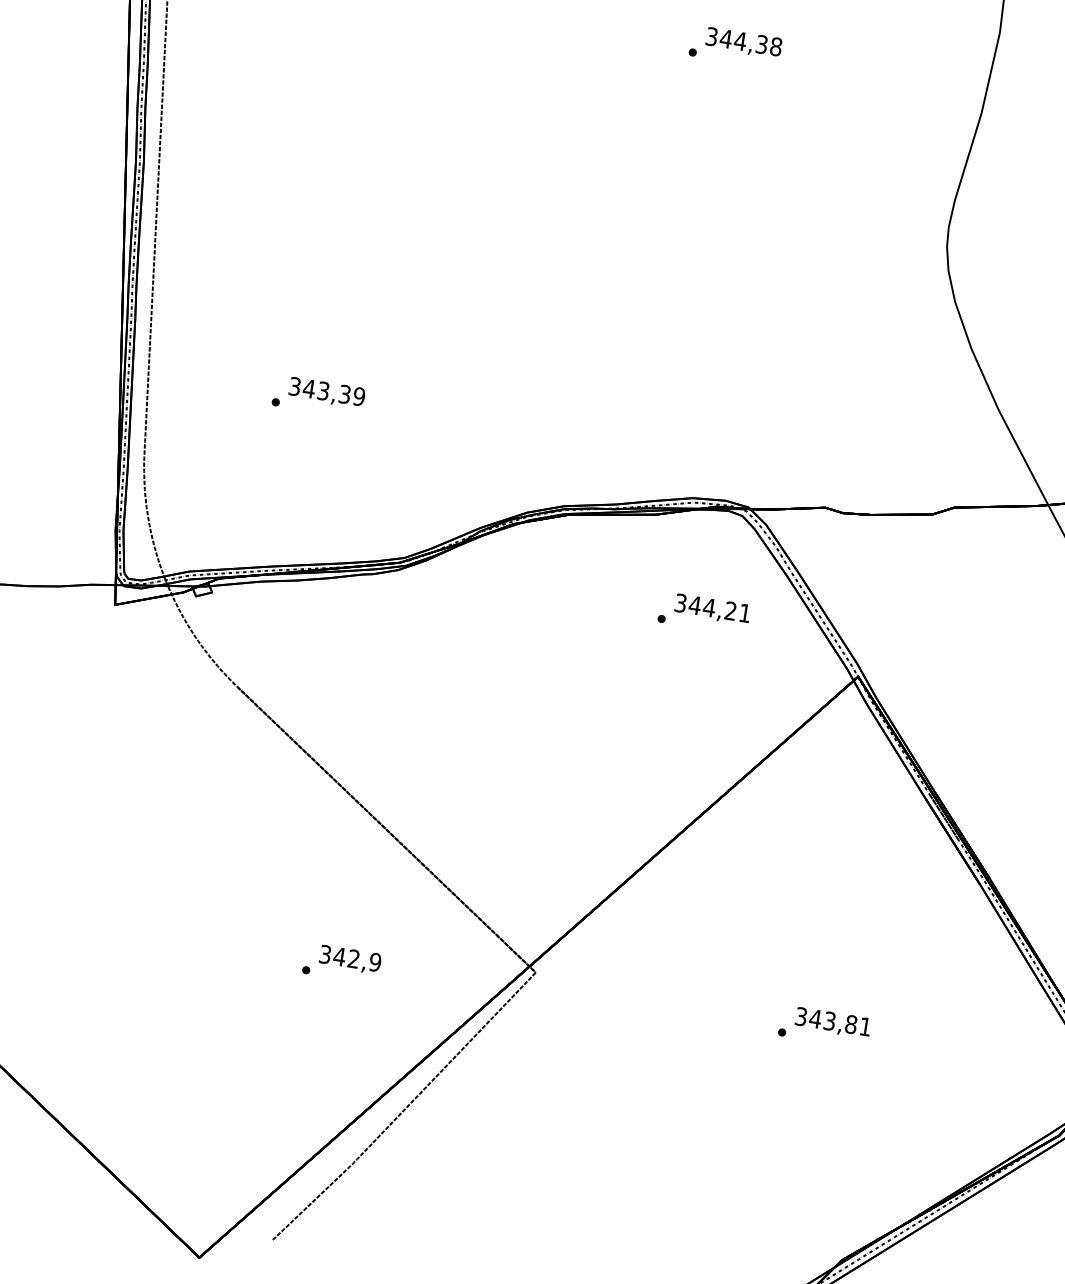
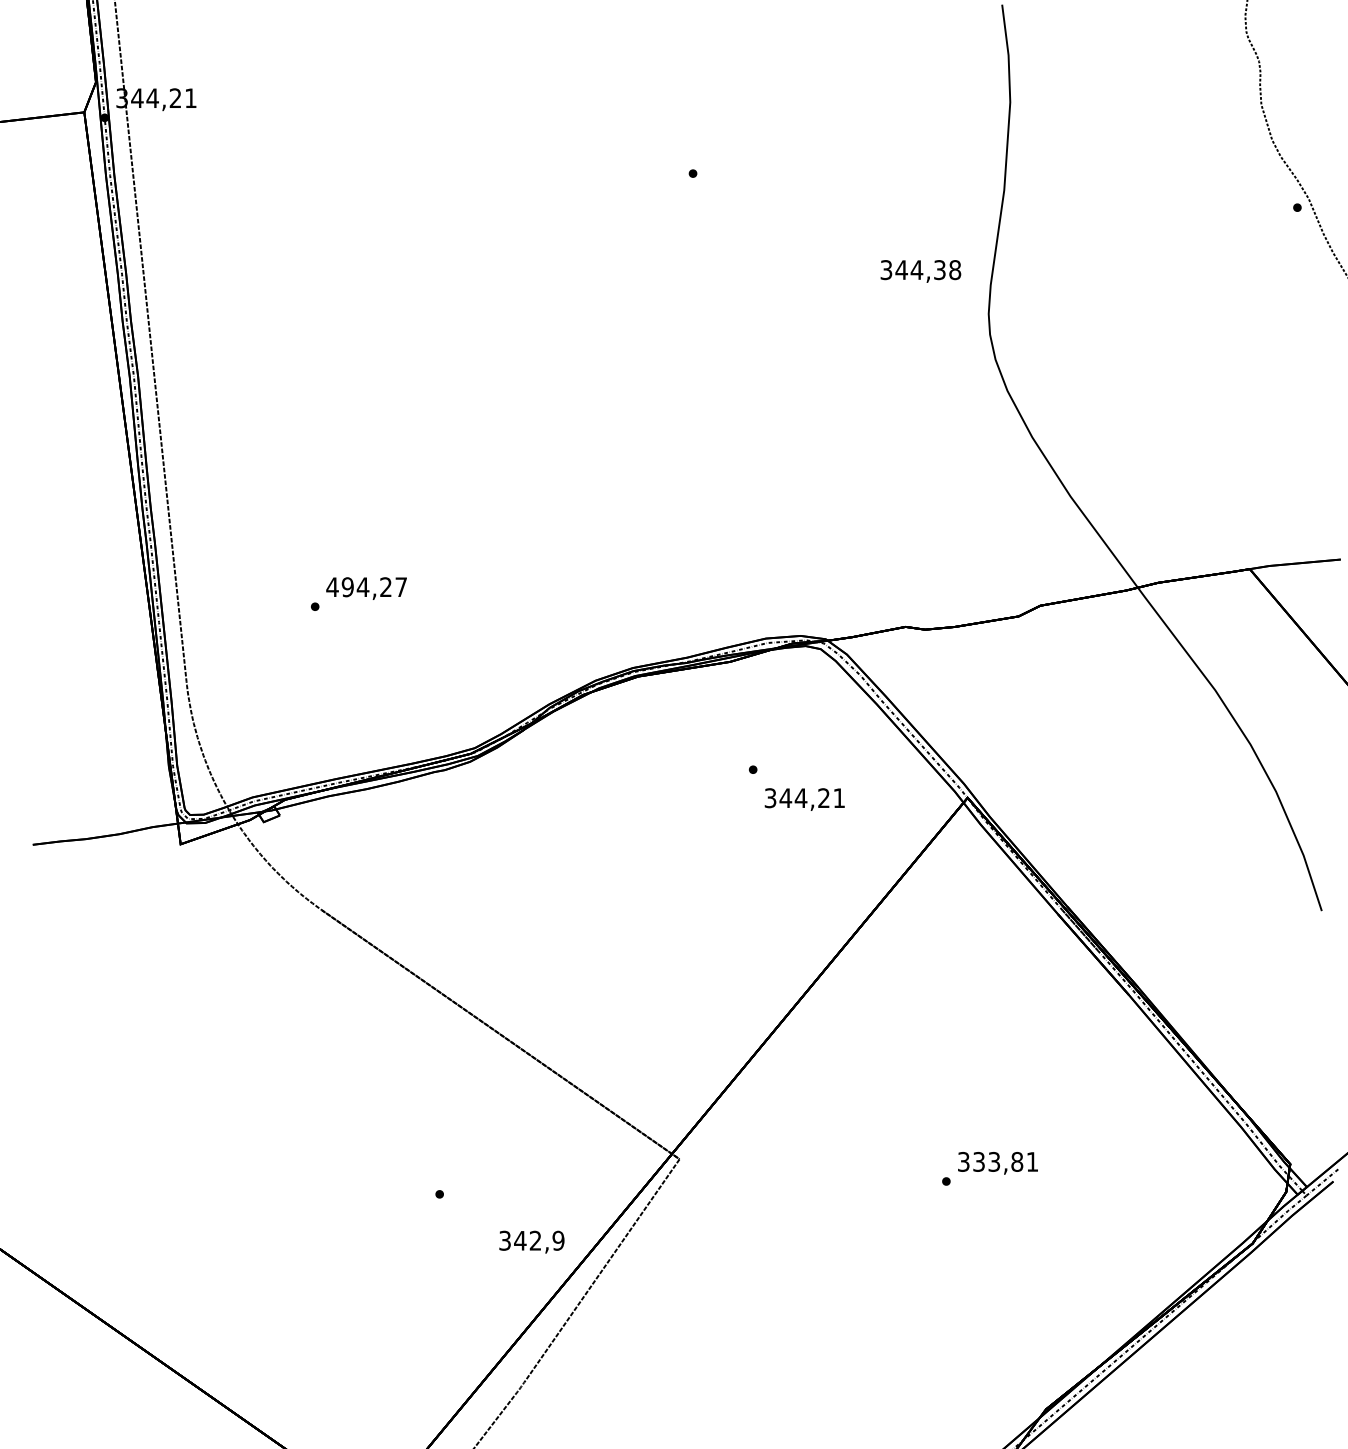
text: (743, 43) -> (920, 271), moved
text: (326, 391) -> (366, 587), 343,39 -> 494,27
text: (712, 609) -> (804, 799), moved
text: (349, 959) -> (531, 1241), moved
text: (815, 1018) -> (978, 1161), 343,81 -> 333,81

